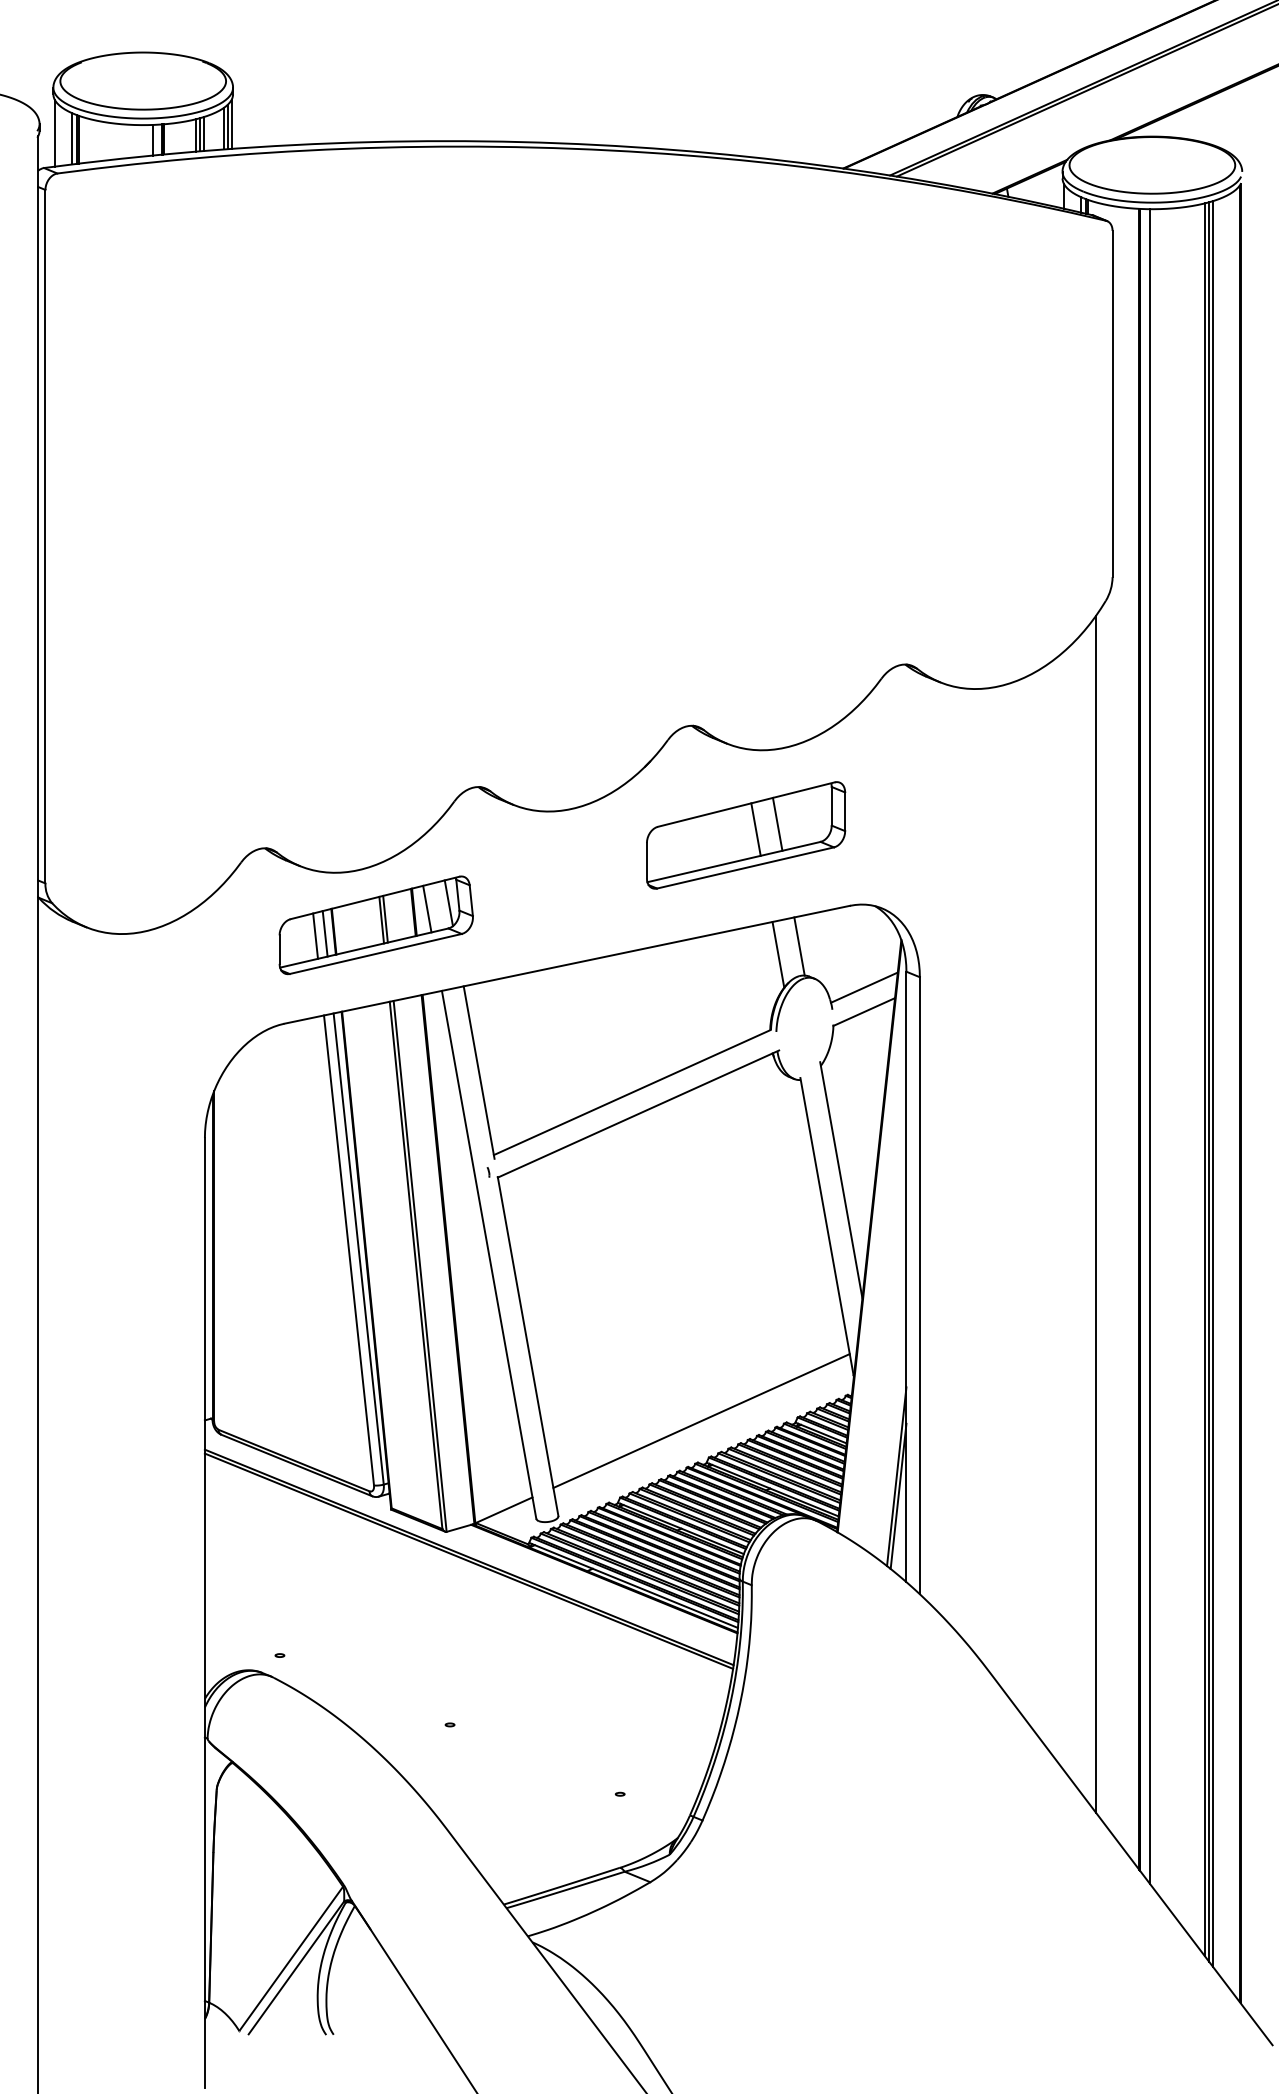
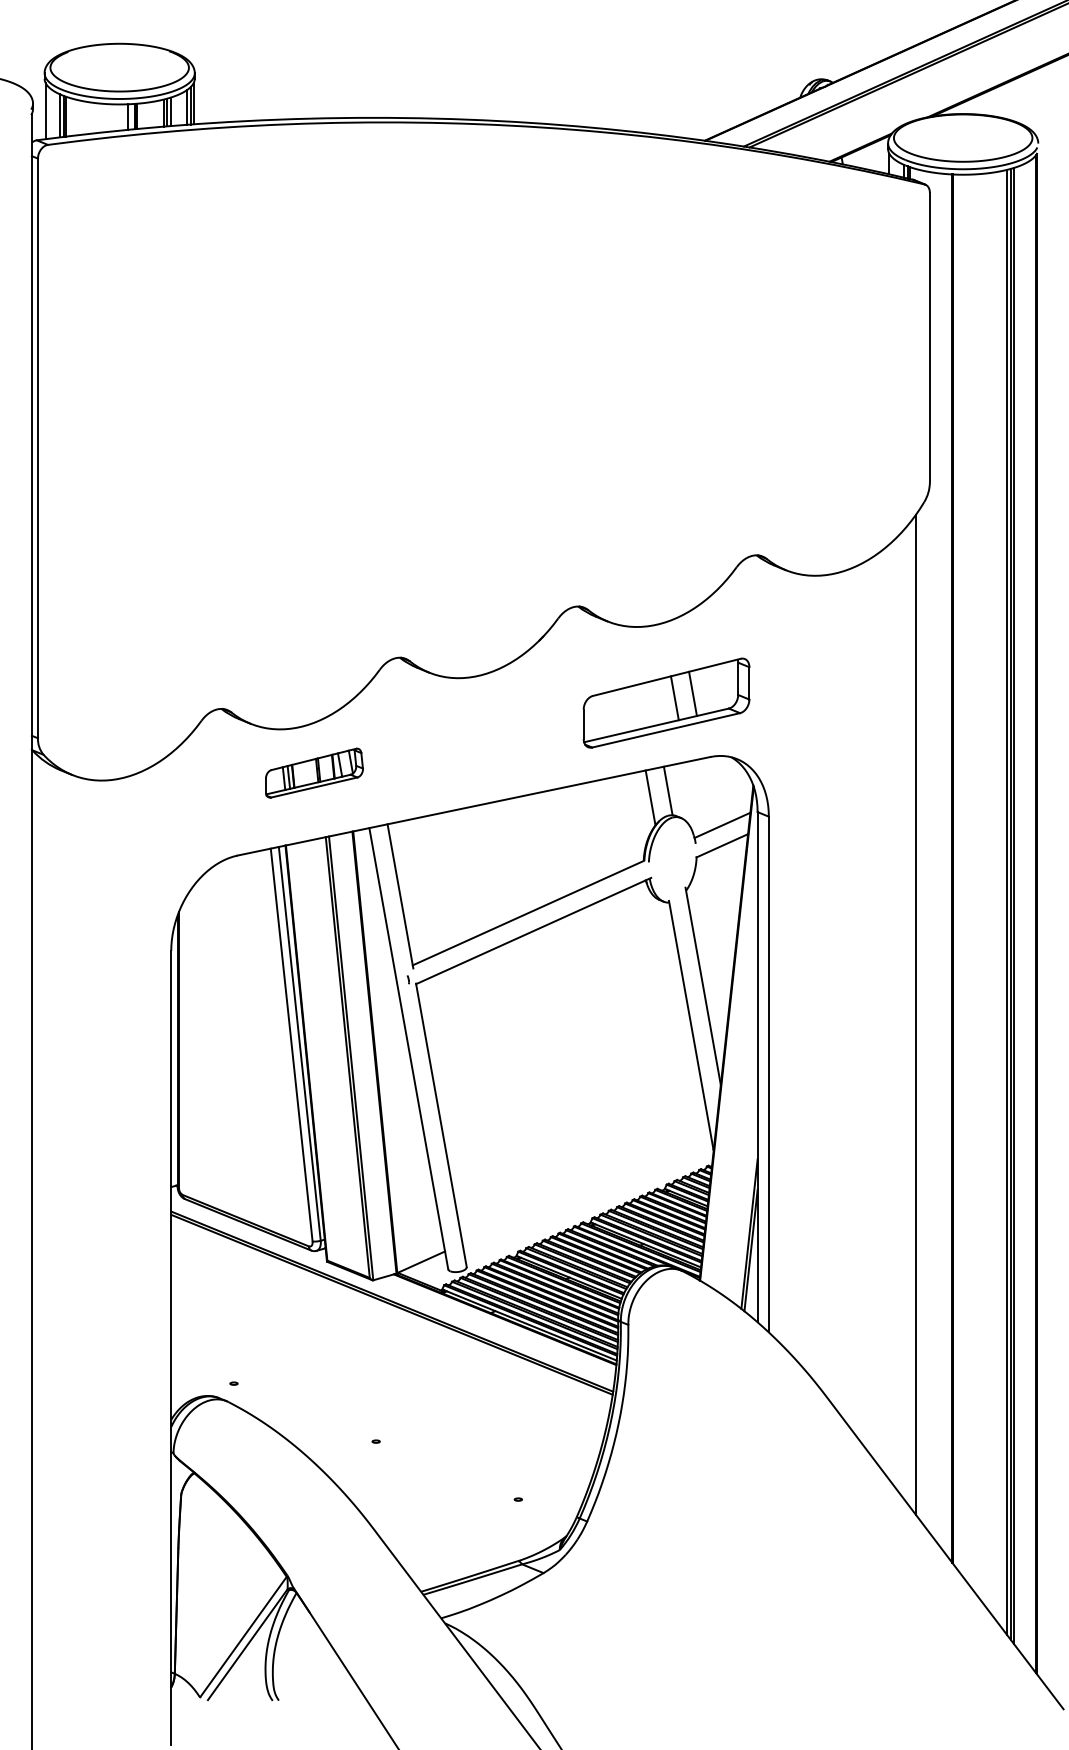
part: (745, 834) -> (666, 702), moved
part: (376, 924) -> (314, 772), size x0.6
line: (1150, 1046) -> (961, 874), removed
line: (701, 1420) -> (586, 1187), removed

